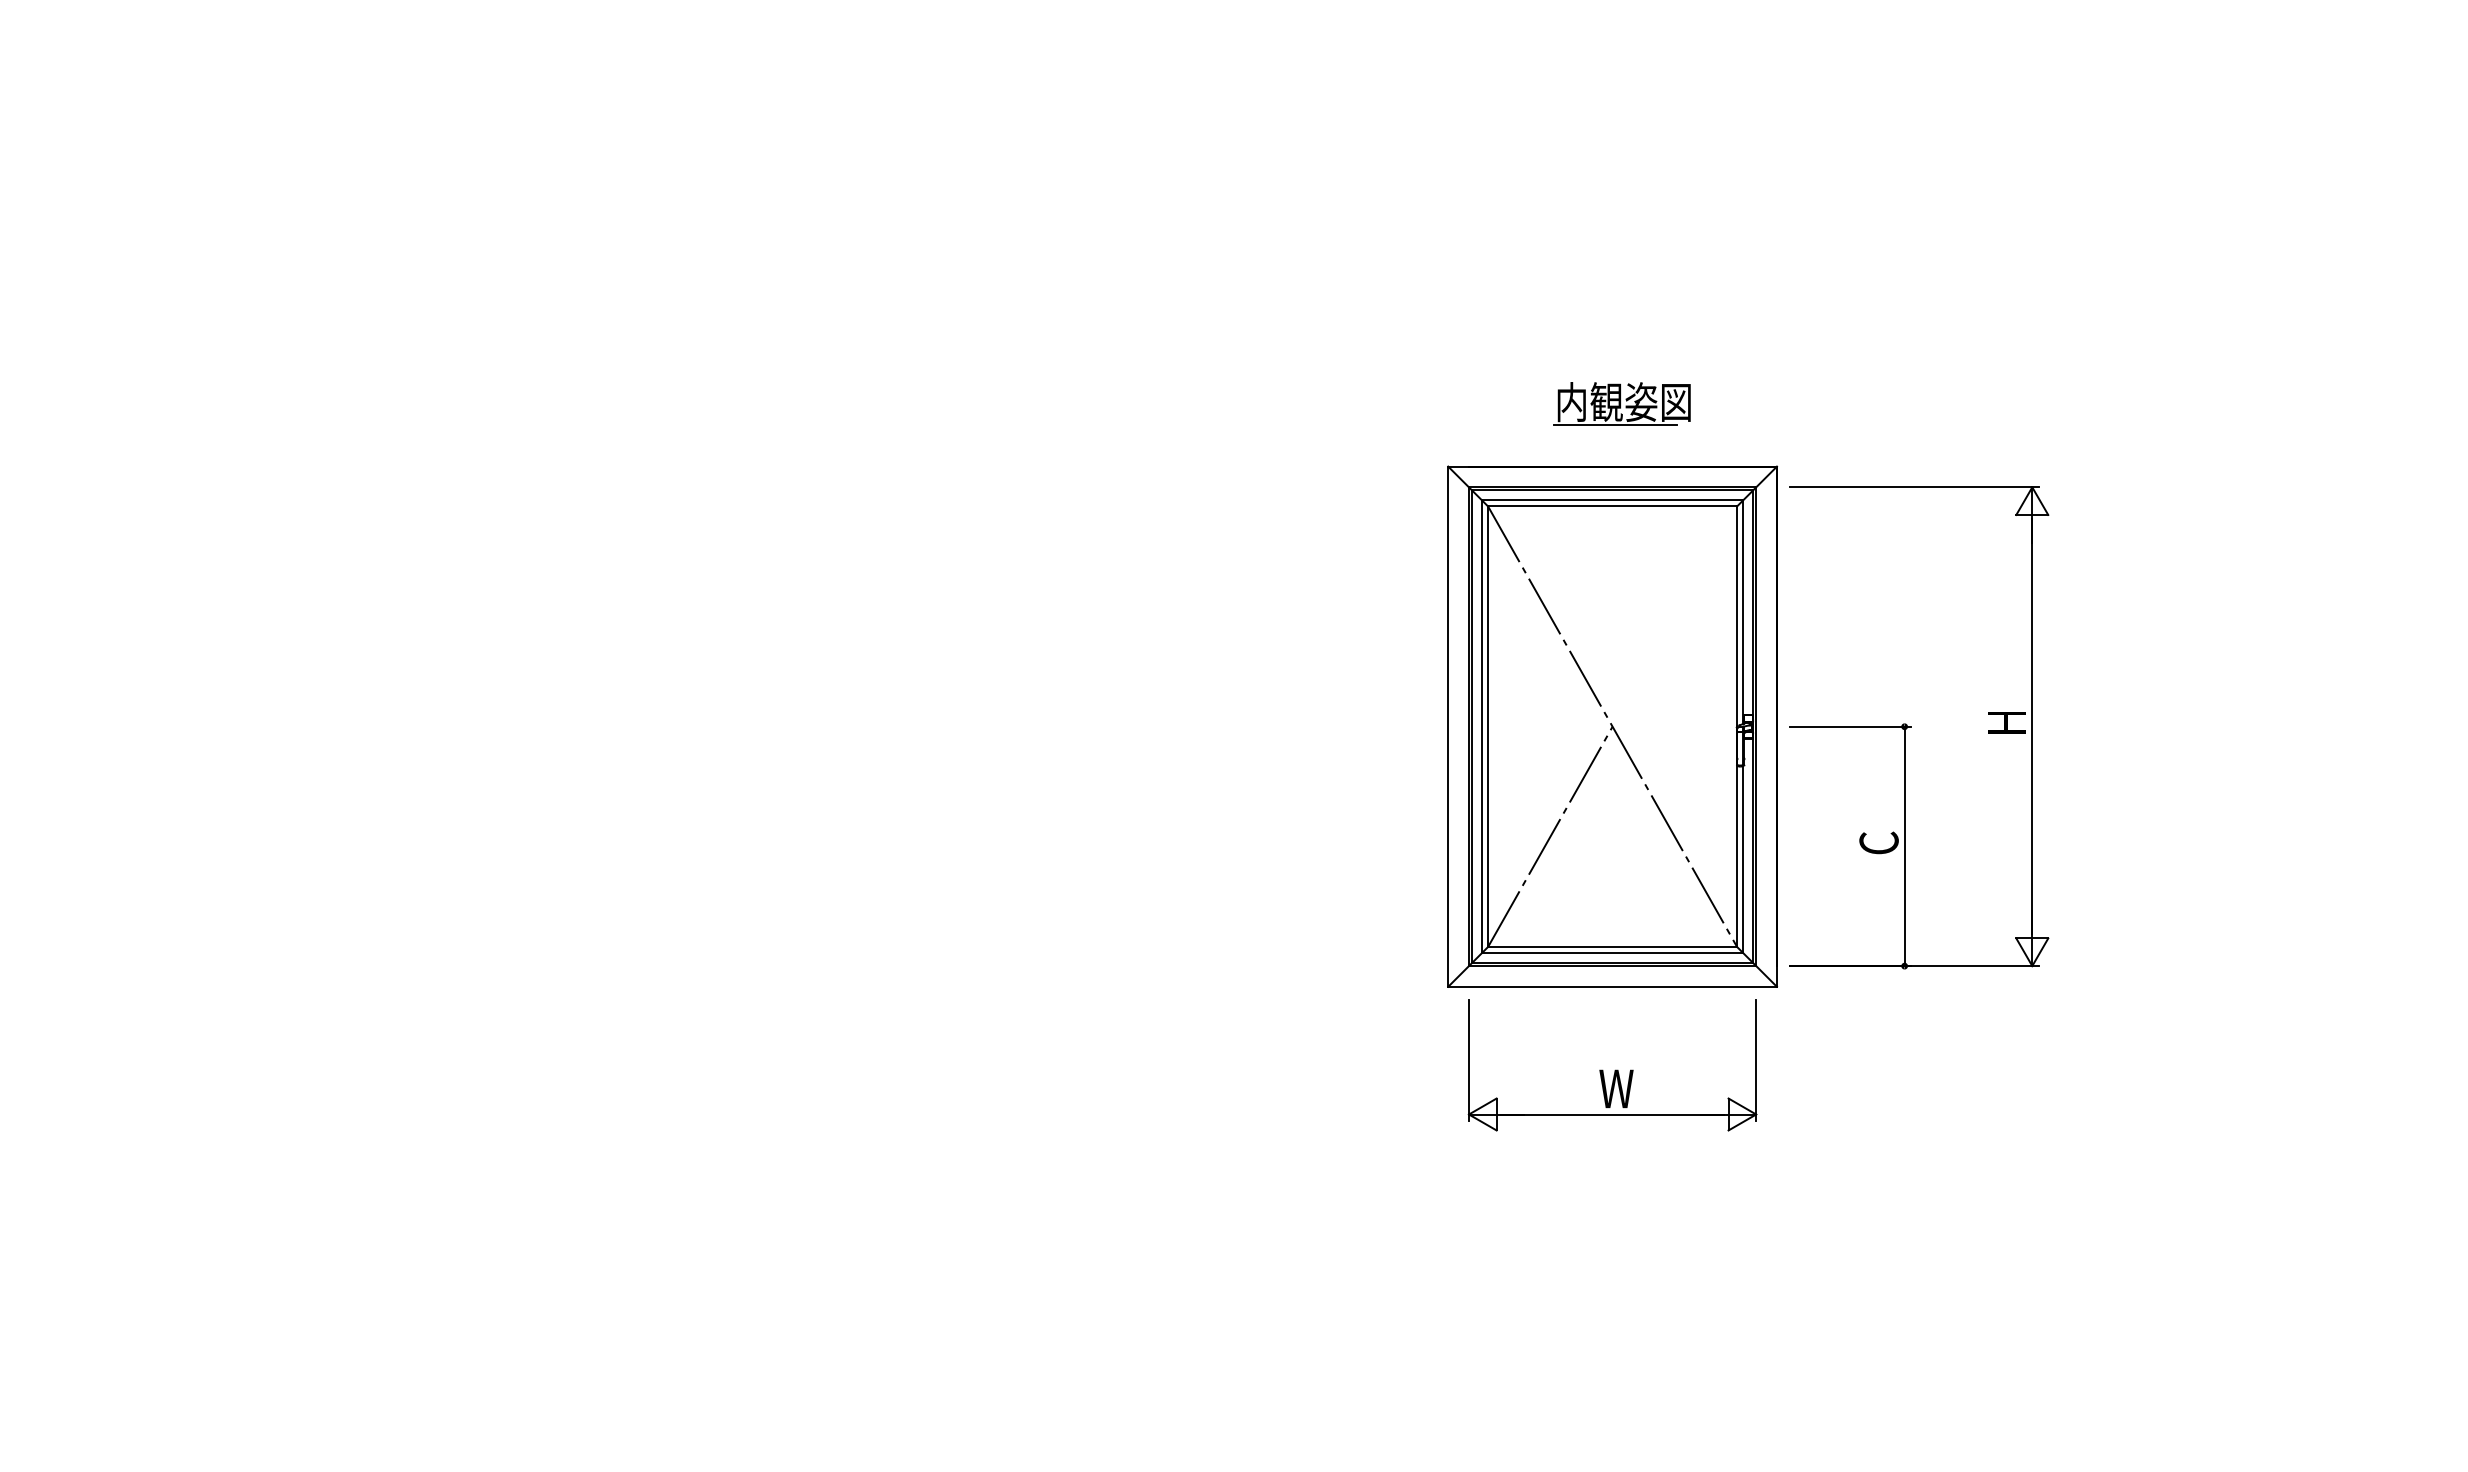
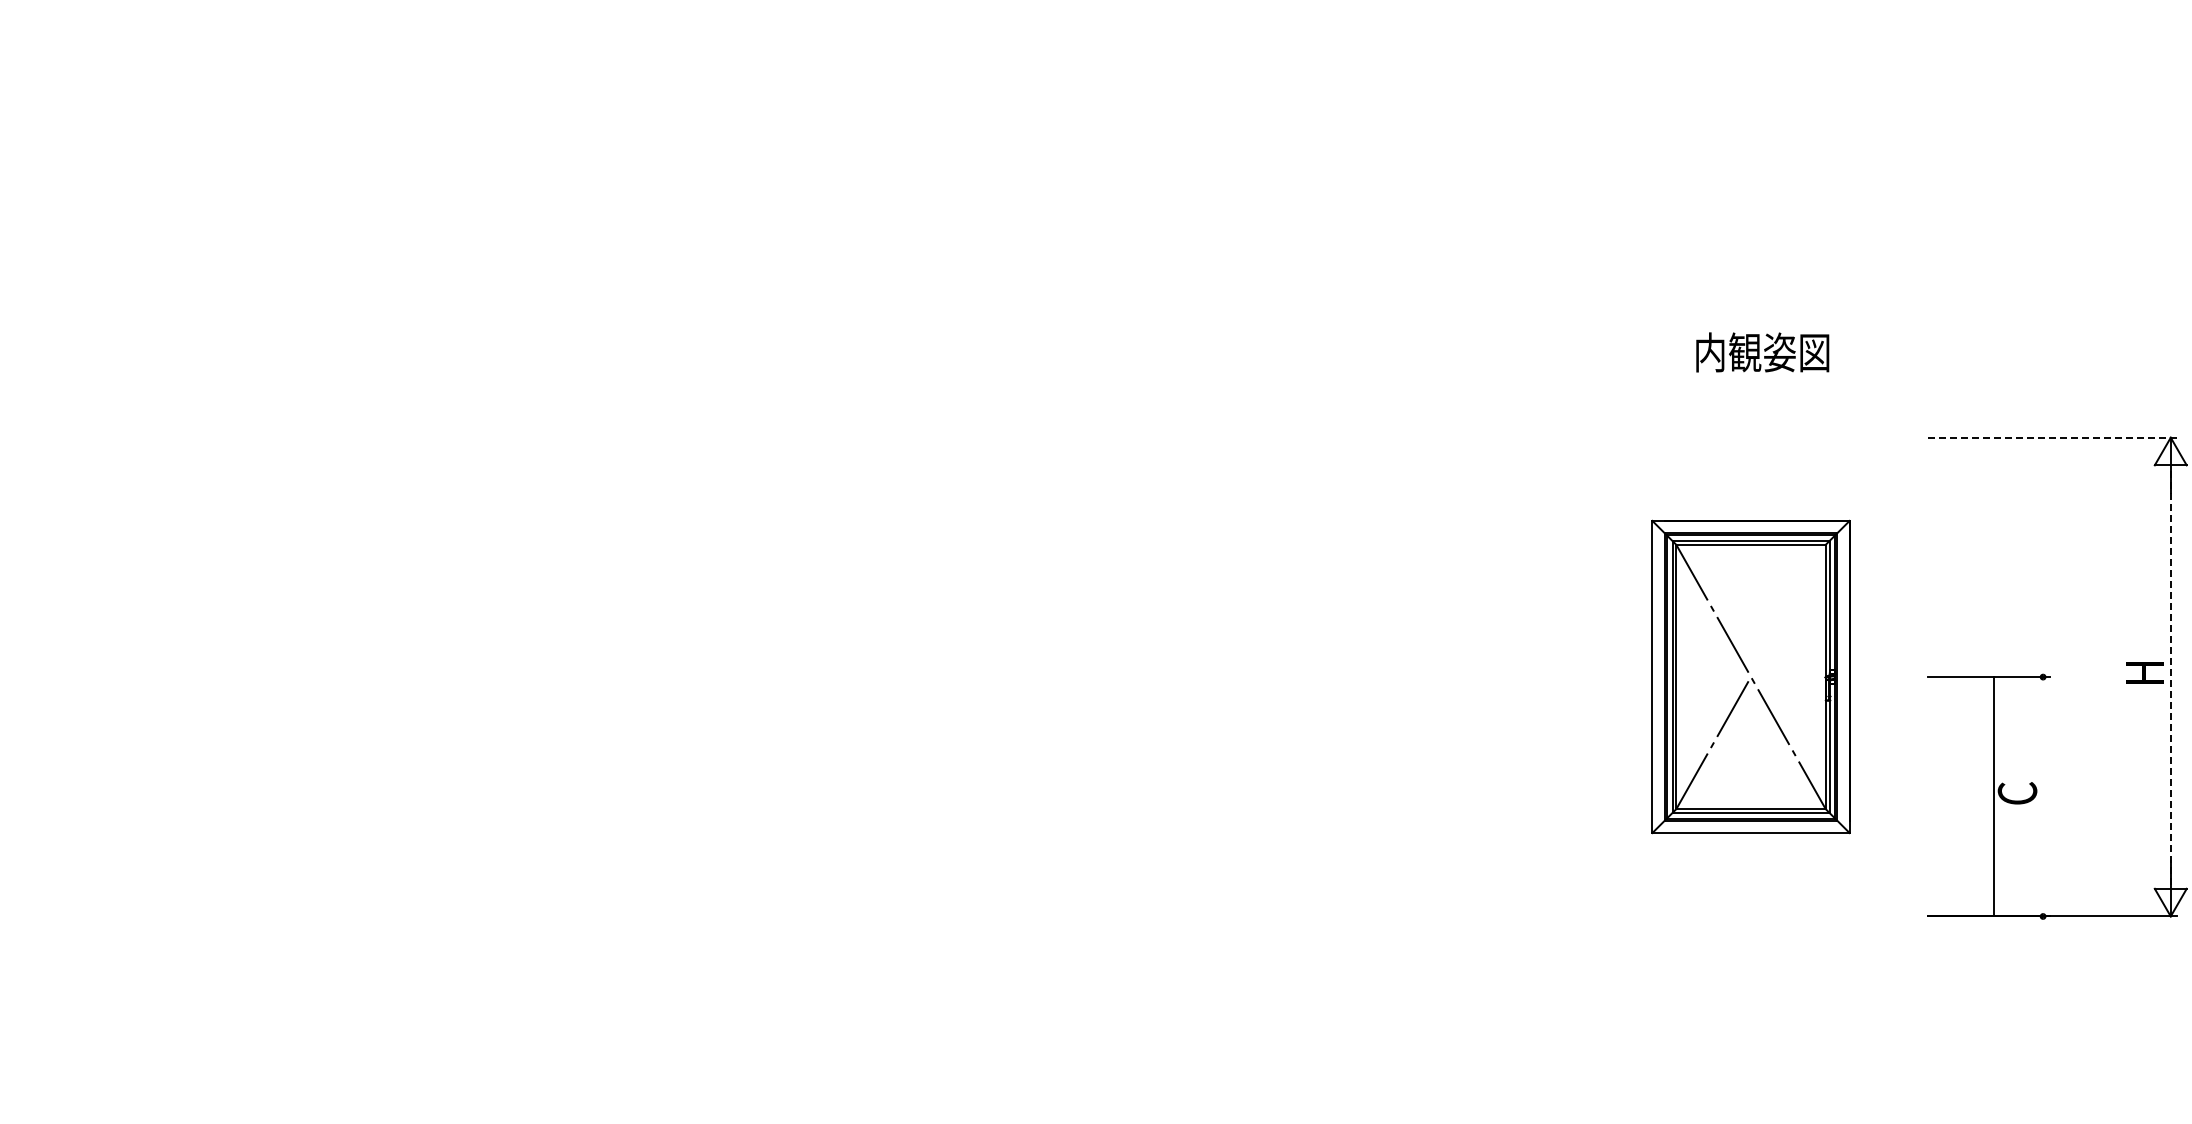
line: (1615, 424) -> (1753, 374), removed
line: (1914, 487) -> (2052, 437), solid -> dashed
part: (1612, 726) -> (1750, 676), size x0.6
line: (2032, 726) -> (2170, 676), solid -> dashed
line: (1904, 846) -> (1993, 796), moved
part: (1612, 1065) -> (1750, 1015), removed

